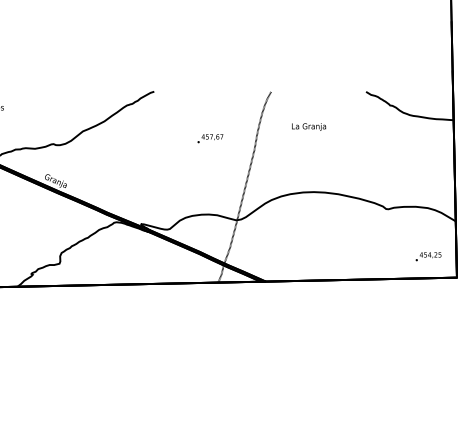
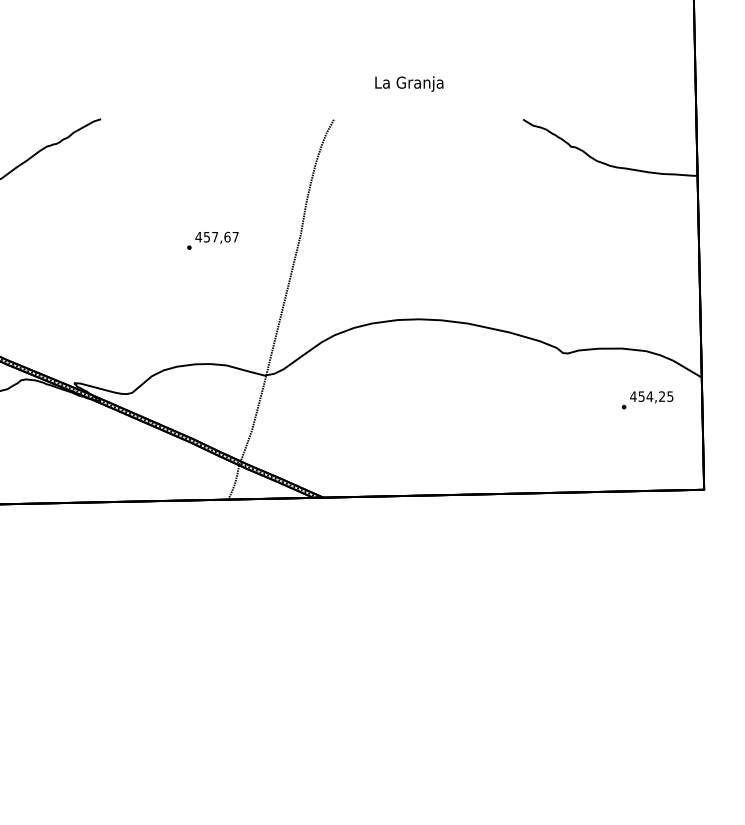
text: (309, 126) -> (410, 82), moved
text: (210, 138) -> (213, 240), moved
text: (428, 256) -> (647, 399), moved

